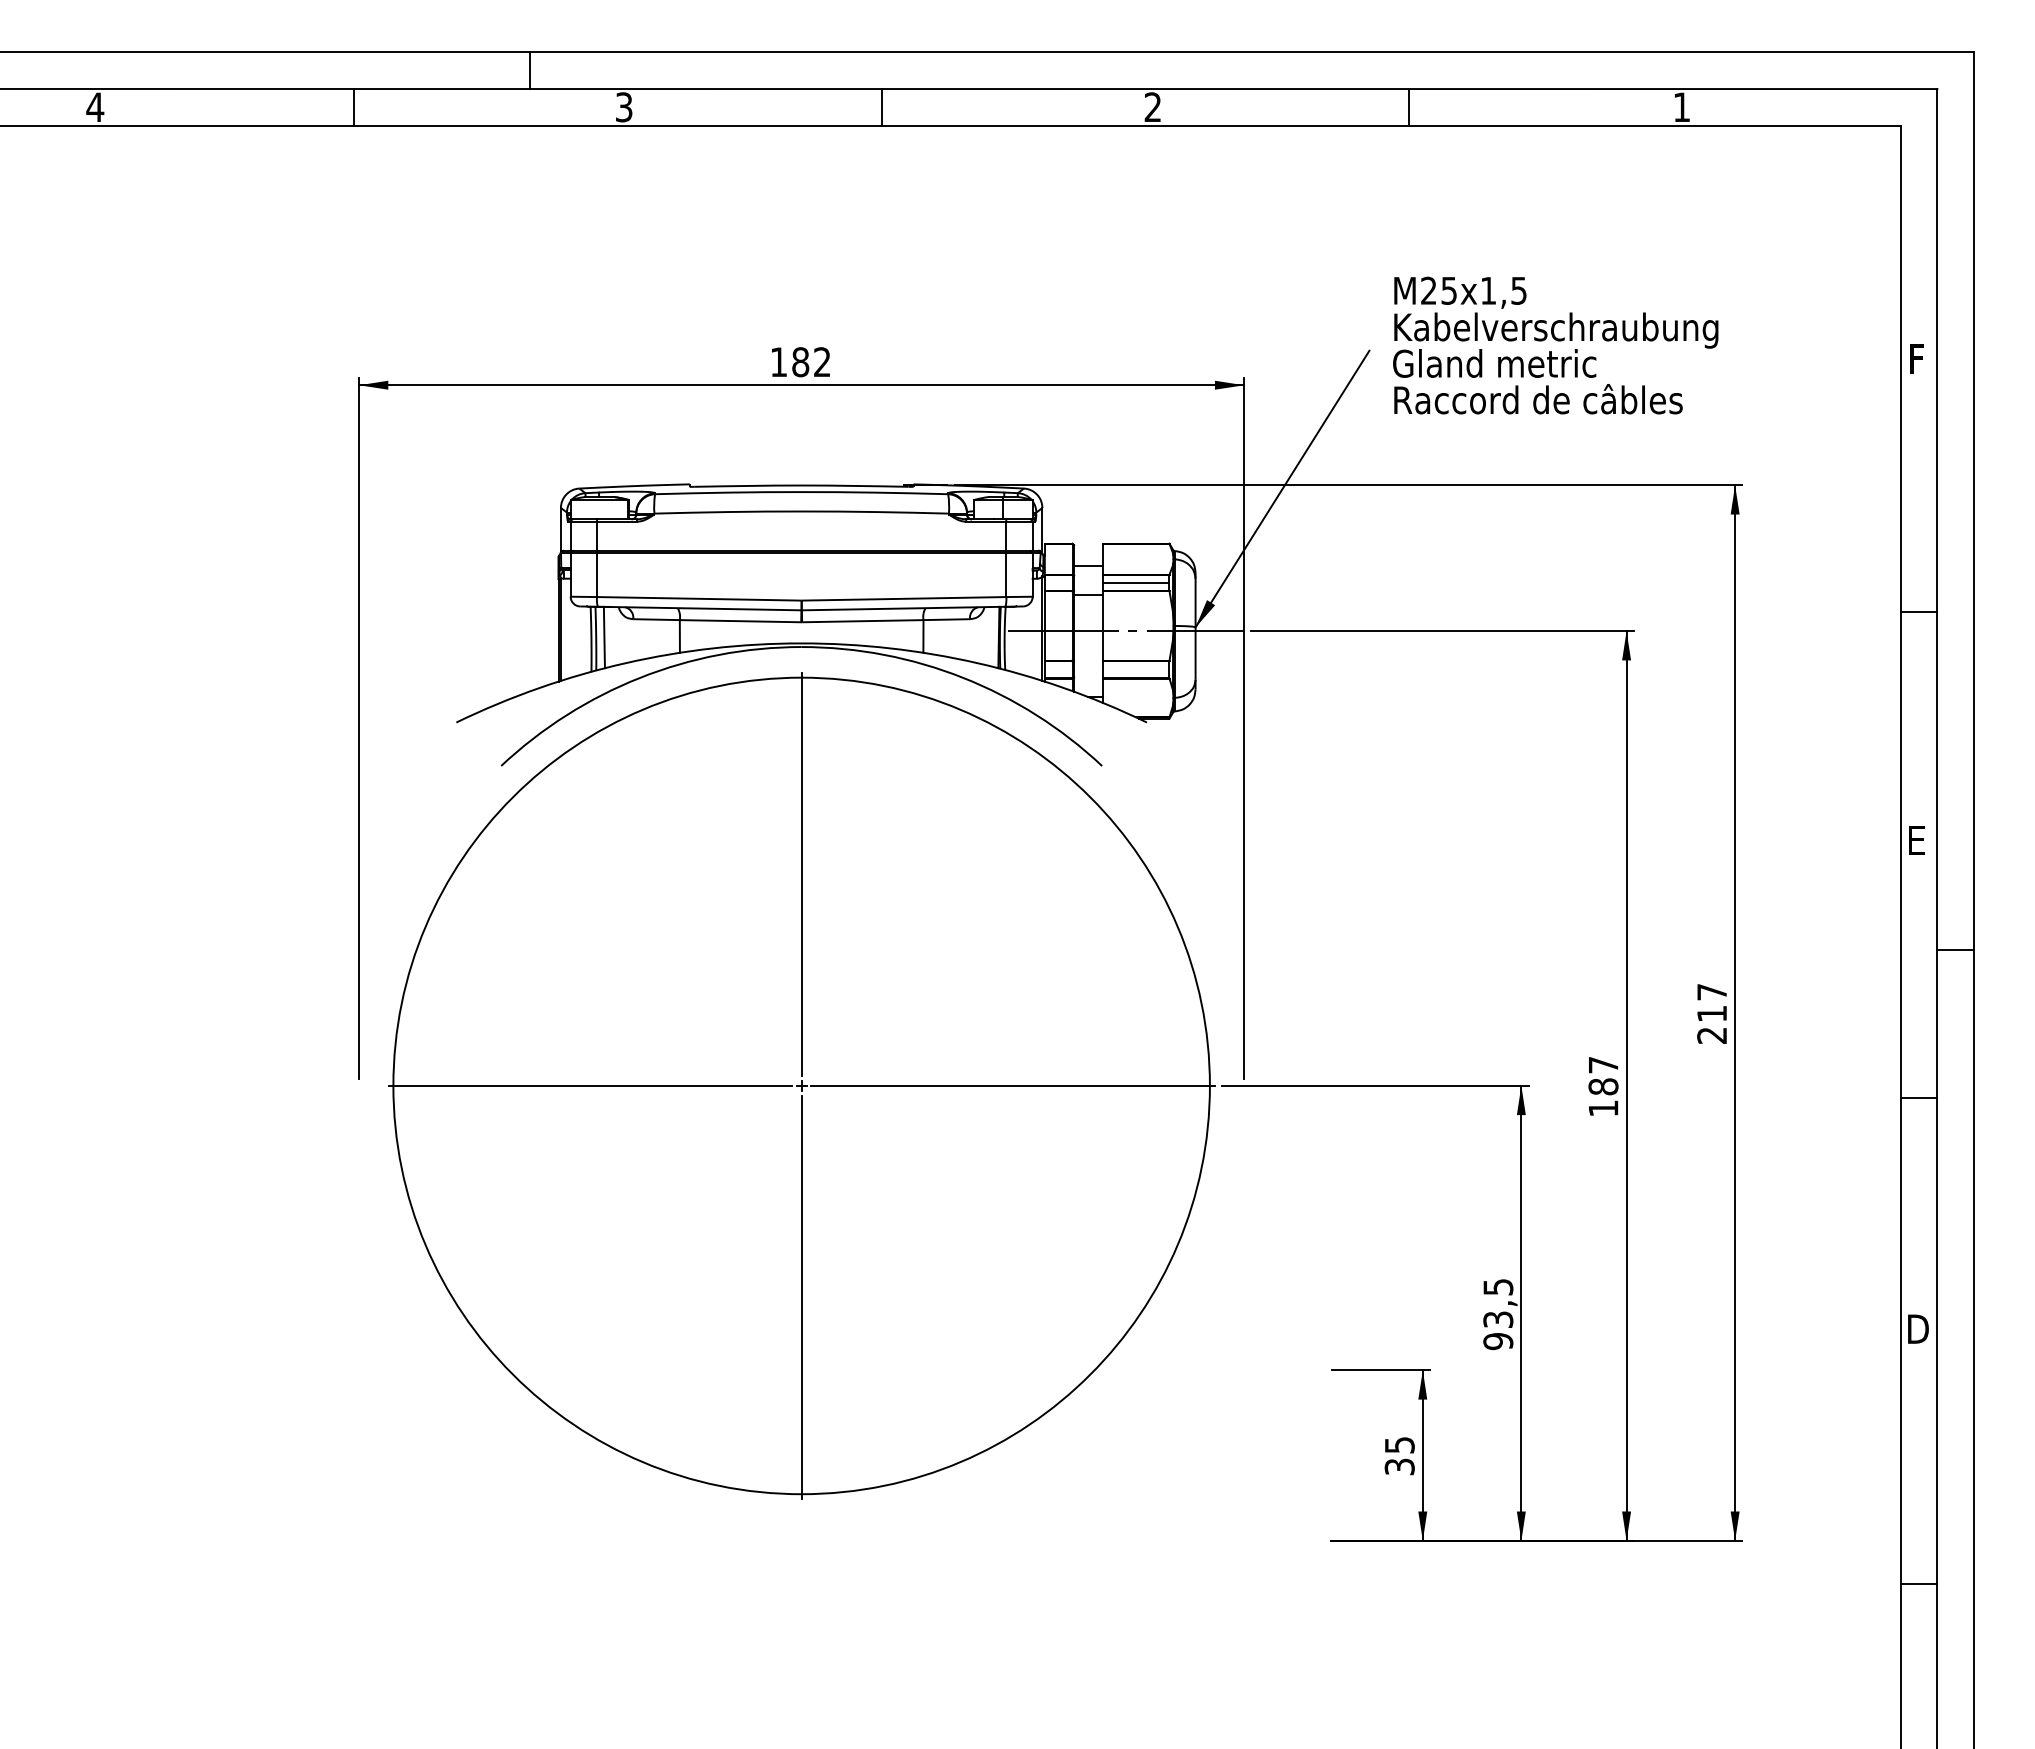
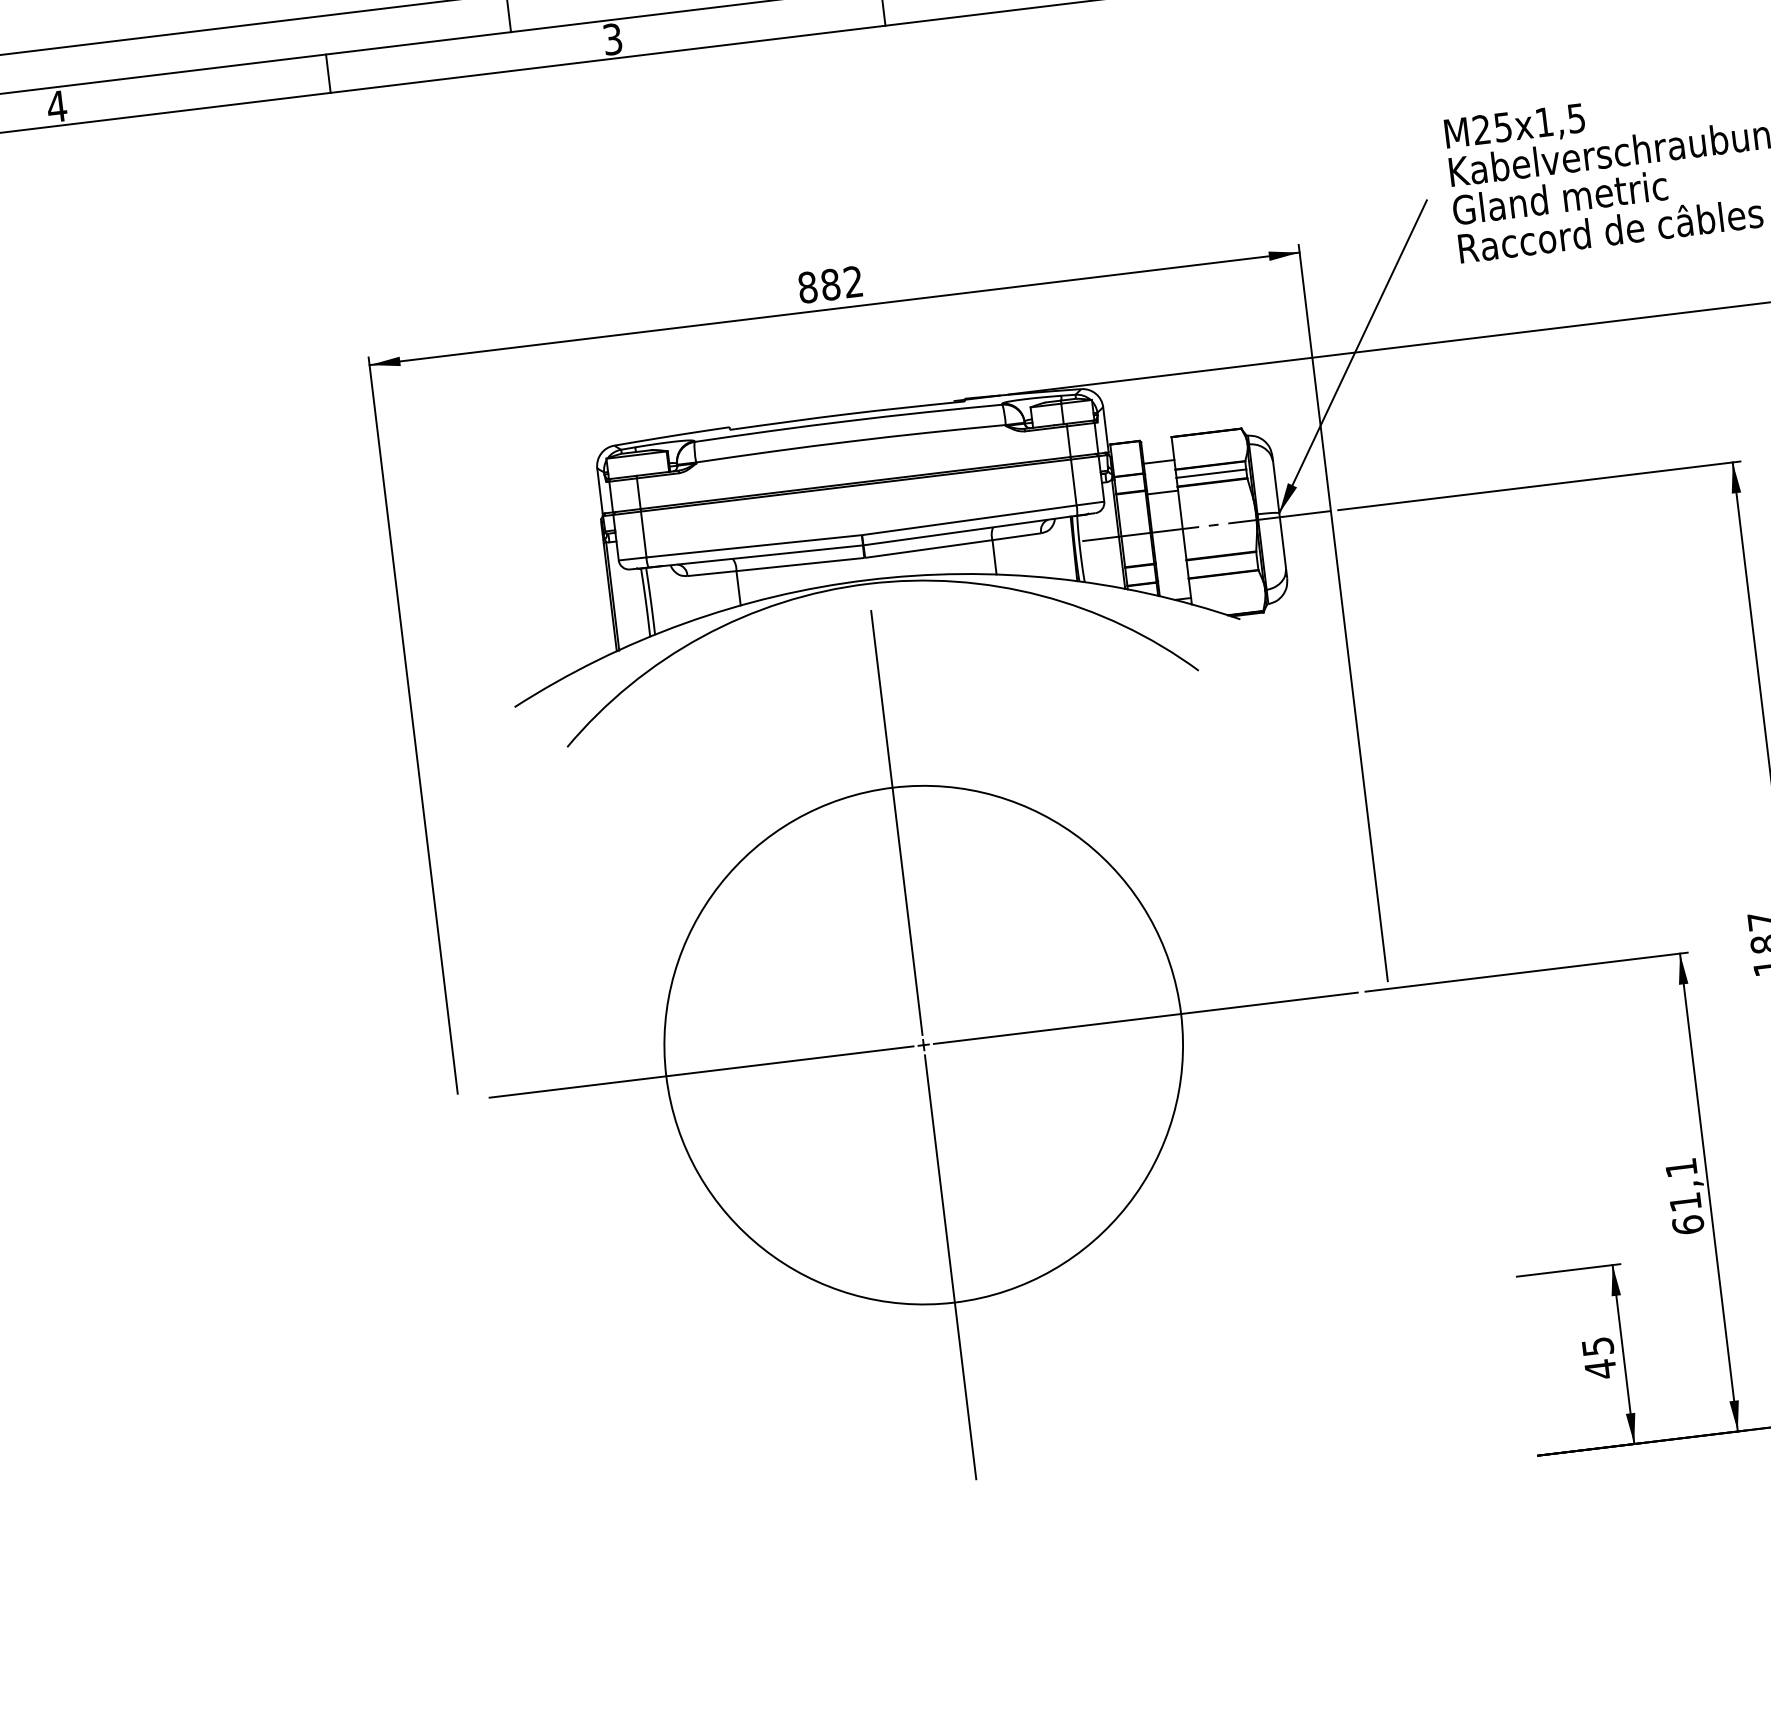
text: (778, 362) -> (807, 287), 182 -> 882
line: (603, 637) -> (658, 599), removed
circle: (801, 1085) -> (923, 1044), size x0.6
text: (1498, 1314) -> (1685, 1196), 93,5 -> 61,1
text: (1399, 1467) -> (1600, 1370), 35 -> 45

